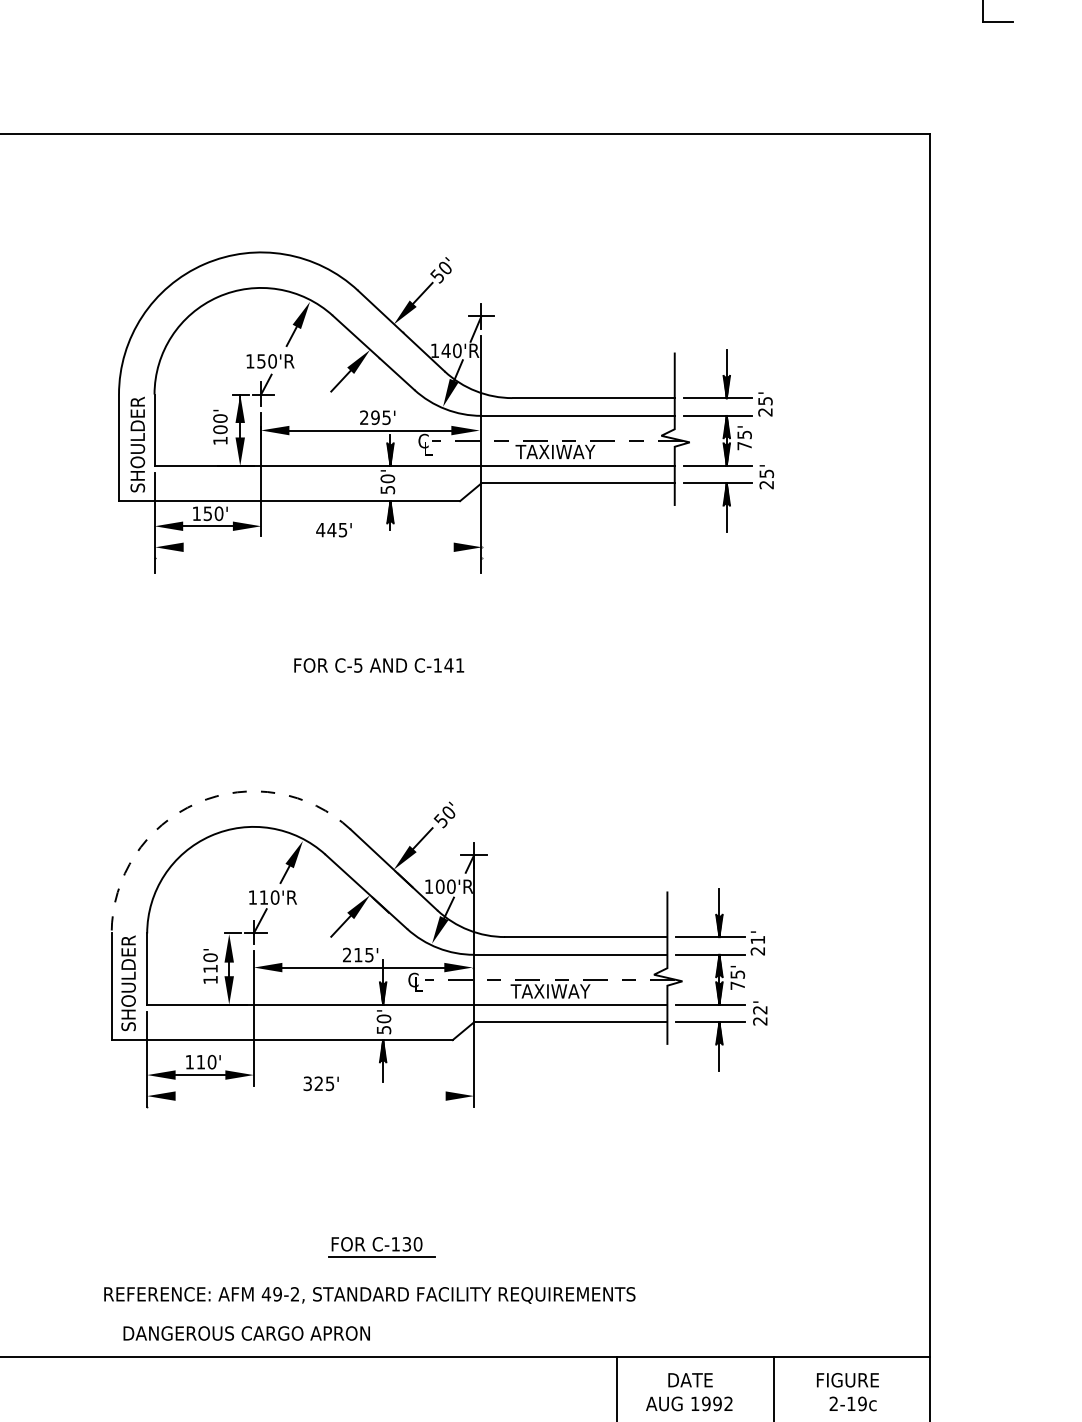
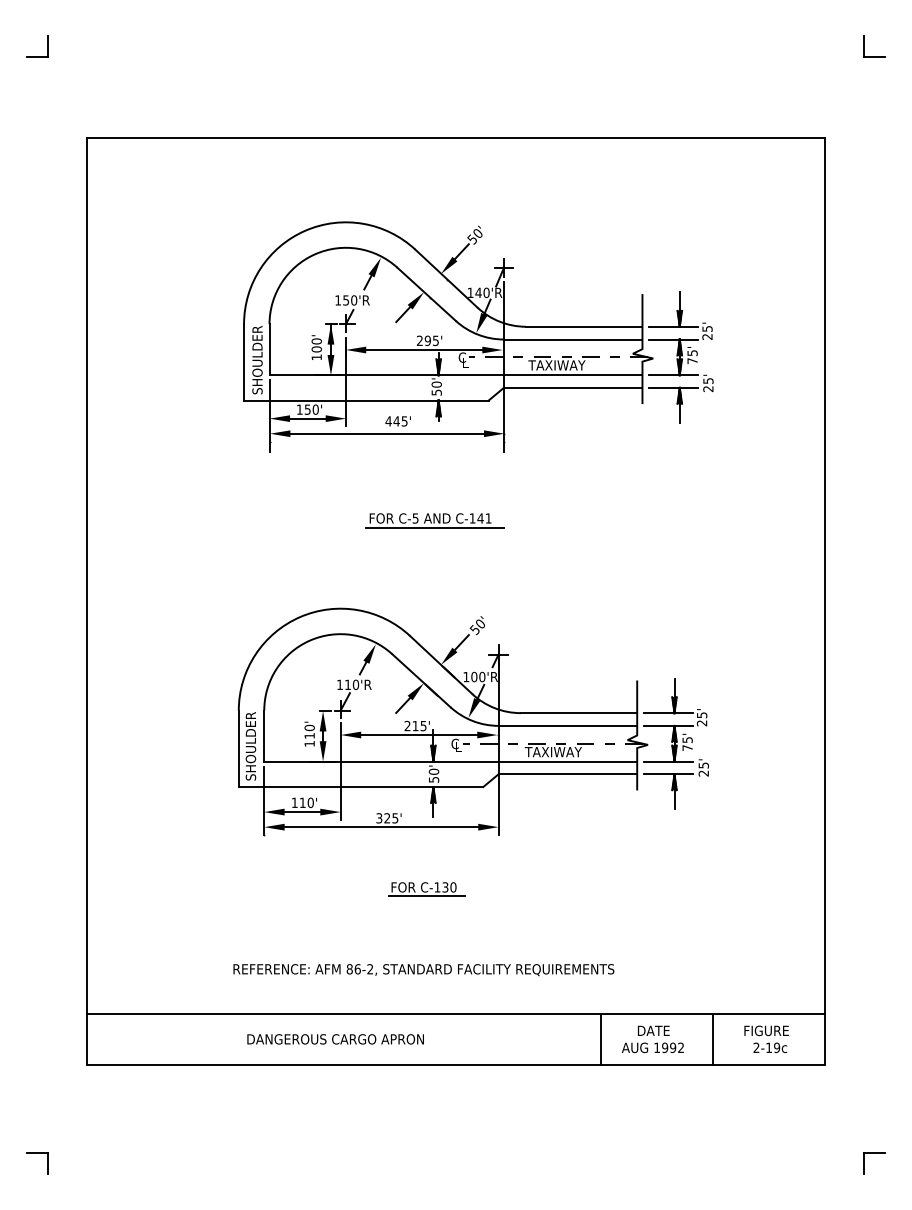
line: (319, 546) -> (387, 433), added
line: (384, 678) -> (434, 527), added
arc: (197, 803) -> (300, 617), dashed -> solid
text: (758, 940) -> (702, 715), 21' -> 25'
text: (759, 1010) -> (703, 765), 22' -> 25'
line: (310, 1096) -> (381, 827), added
part: (380, 1247) -> (426, 889), moved
text: (271, 1294) -> (353, 969), 49-2, -> 86-2,
text: (246, 1333) -> (335, 1039), moved

